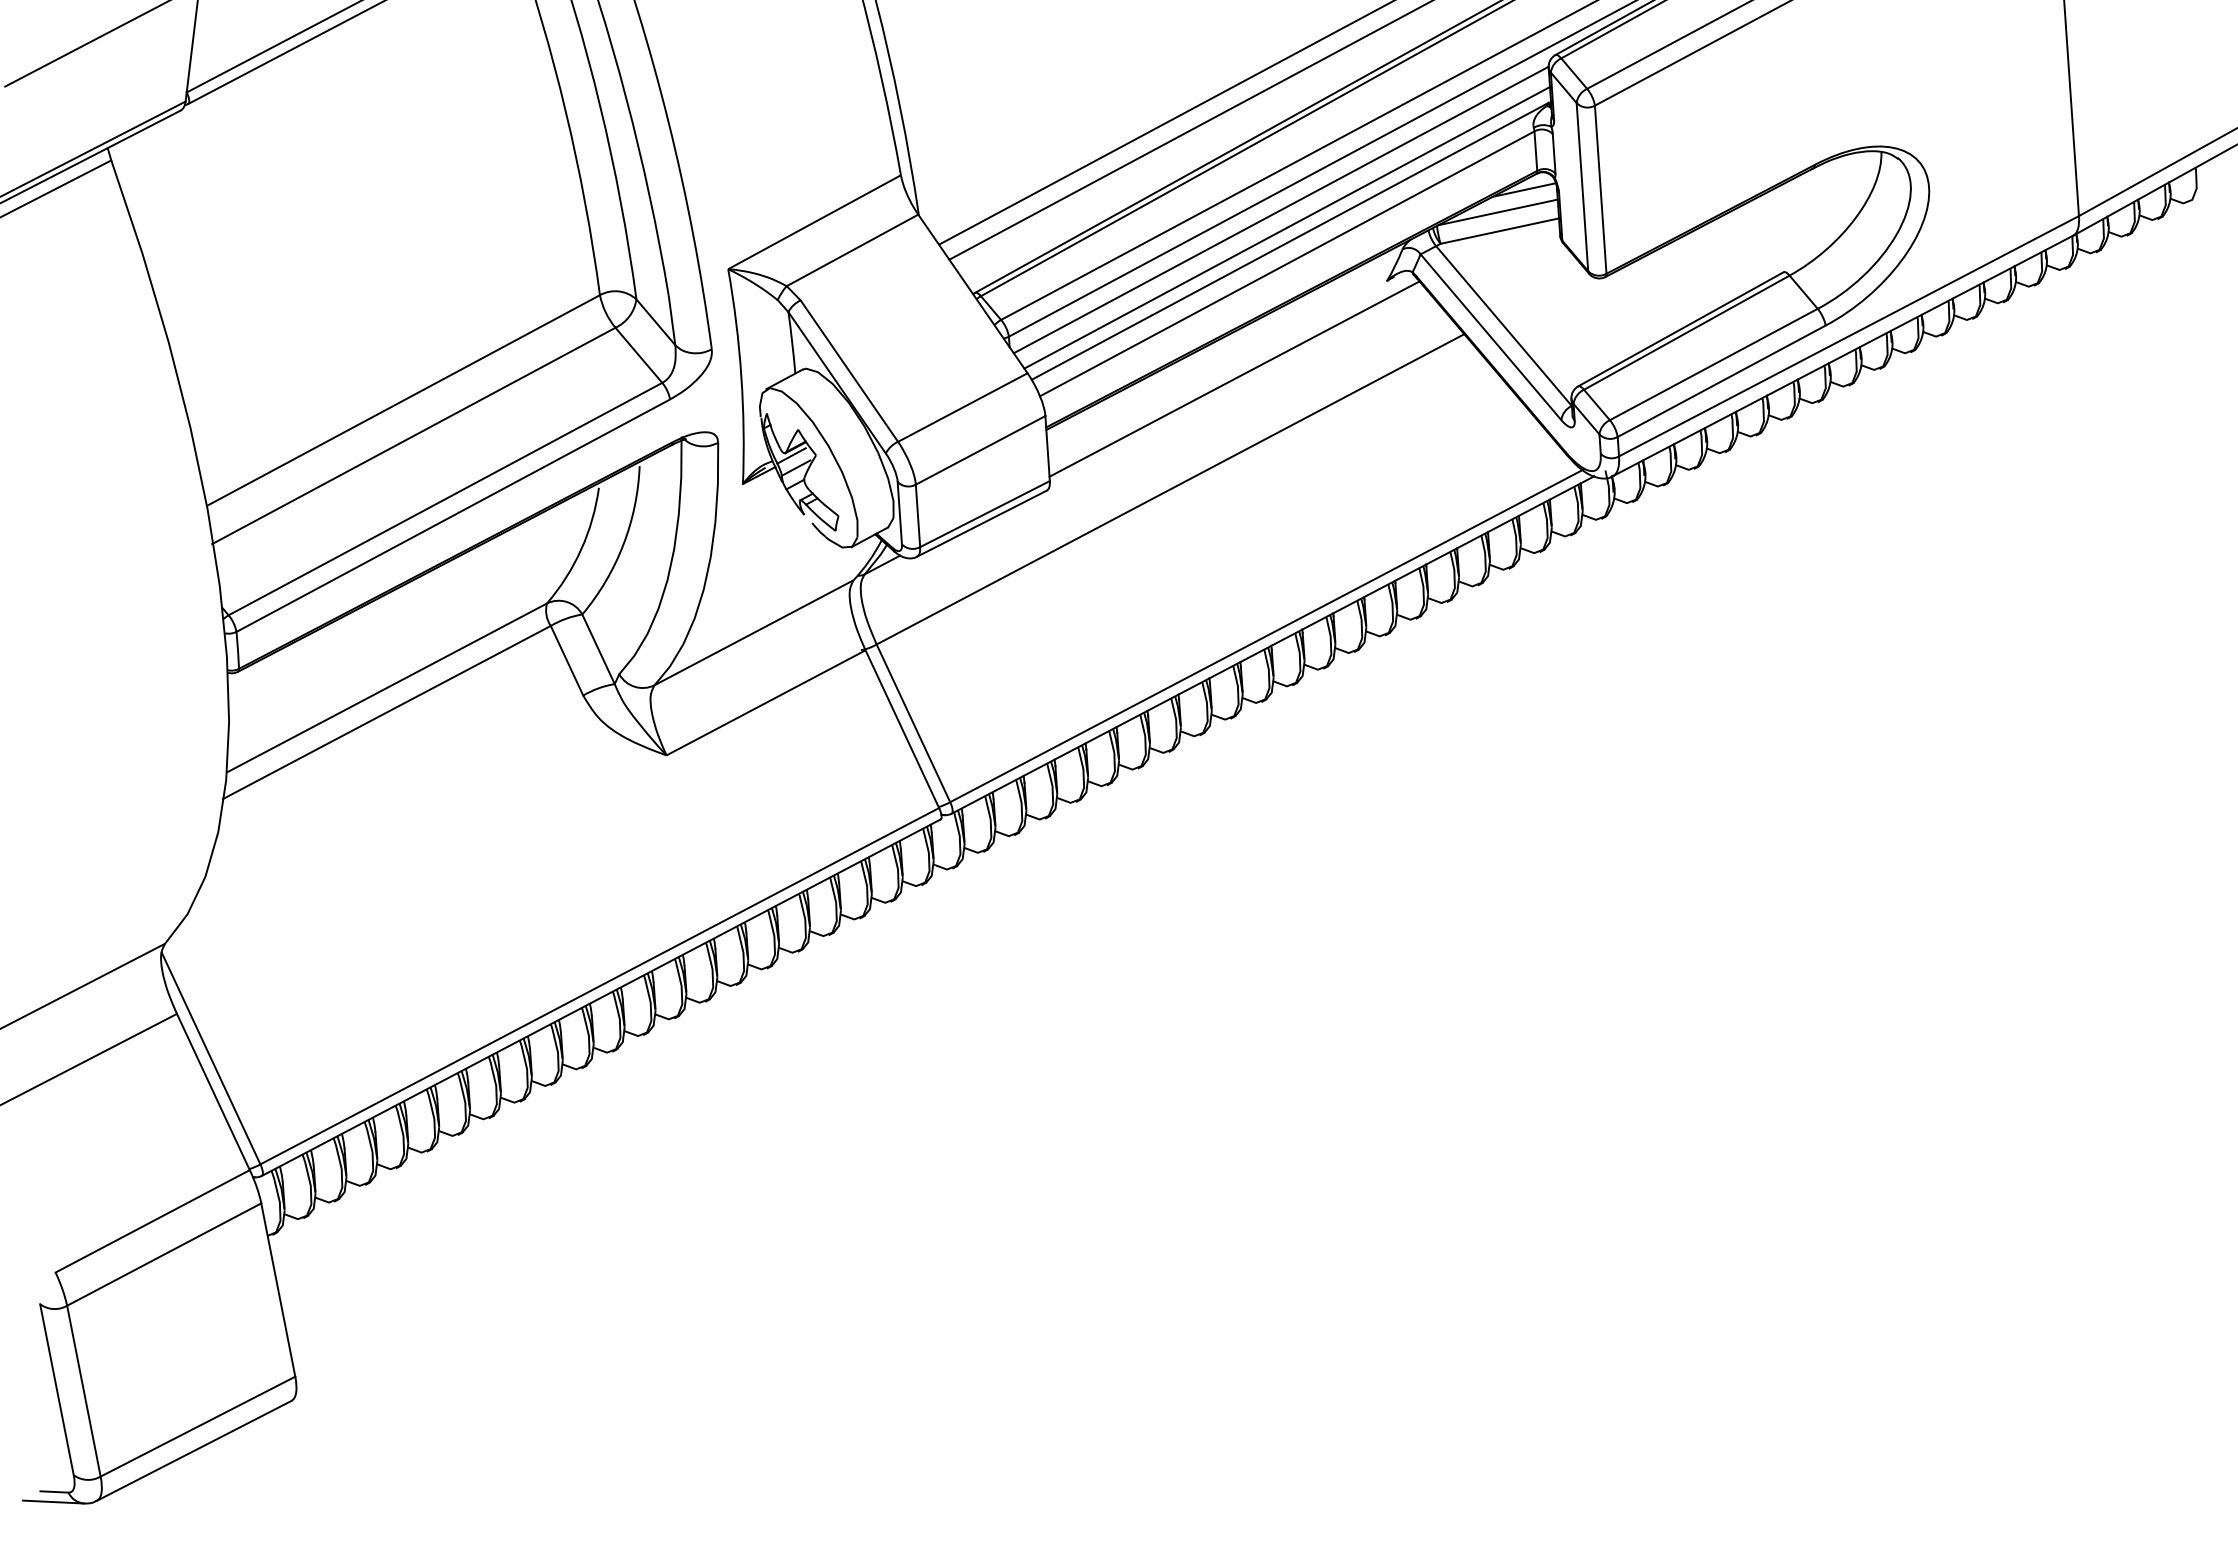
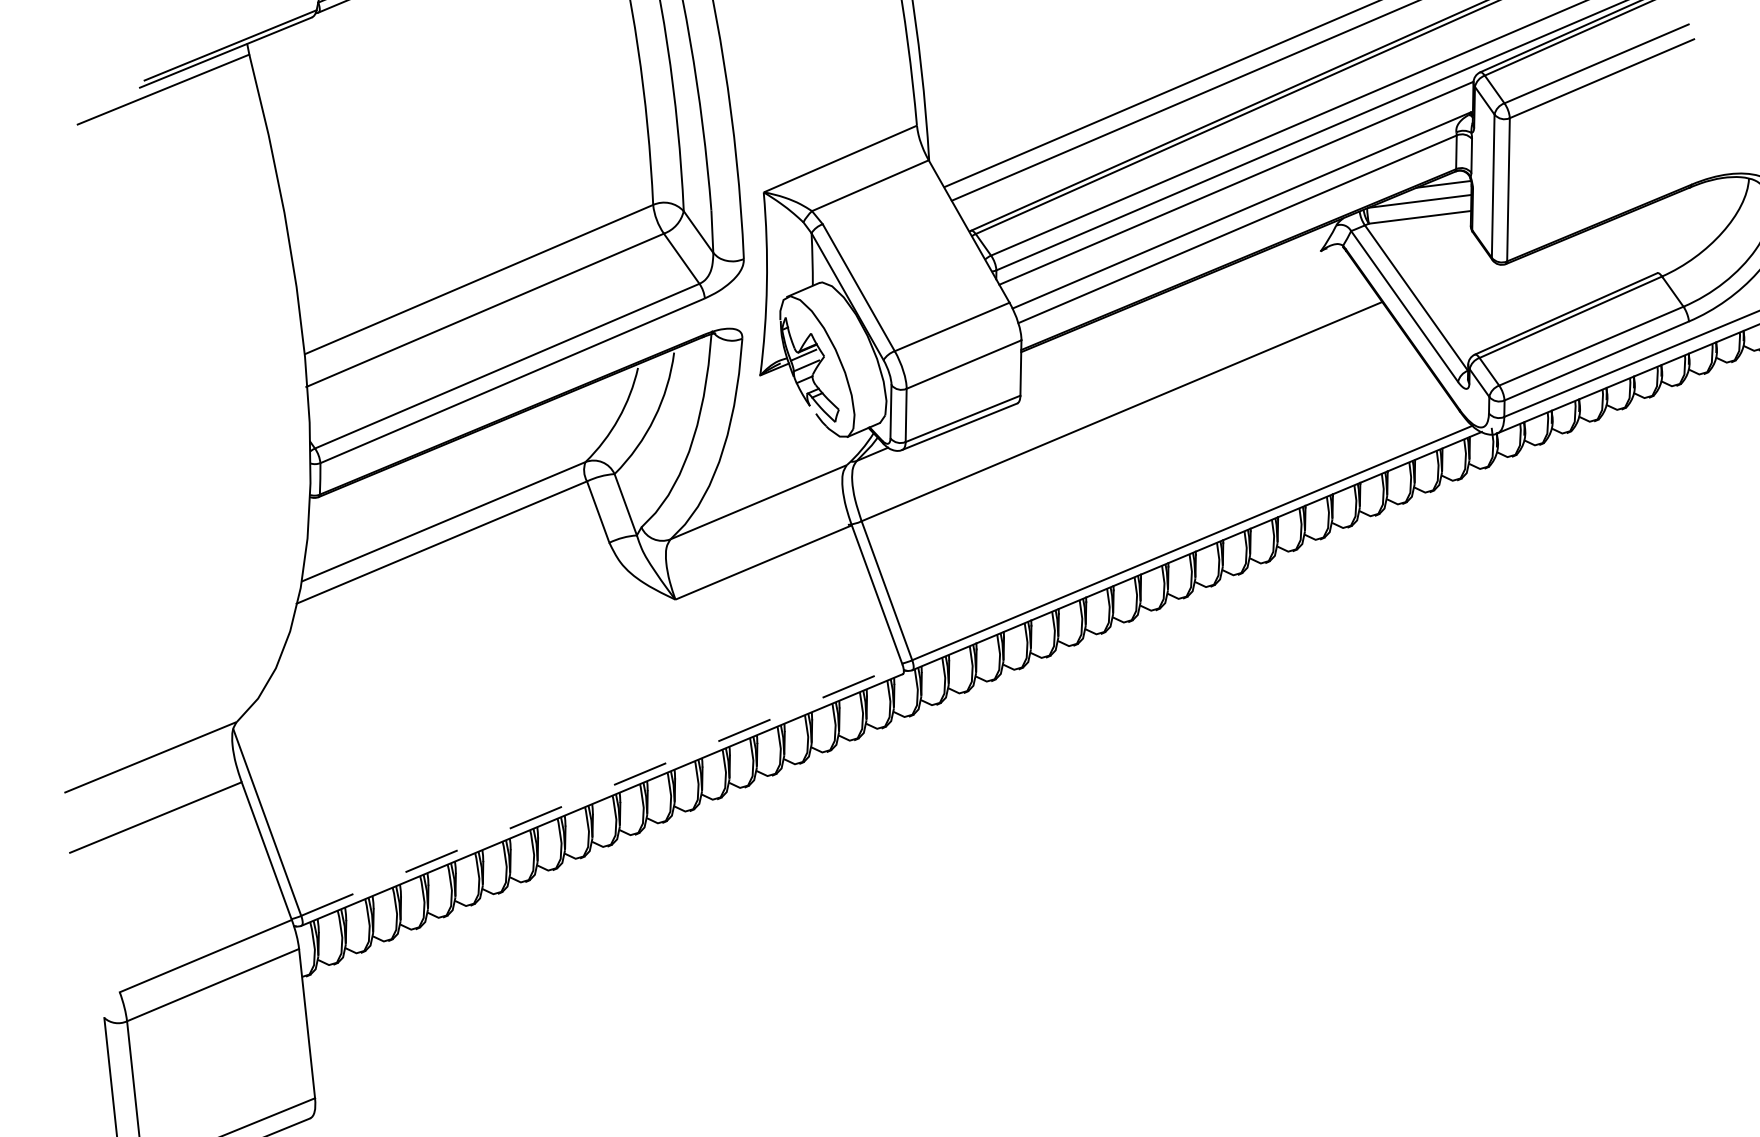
line: (1286, 227) -> (1239, 198), removed
line: (1234, 378) -> (1184, 322), removed
line: (600, 985) -> (602, 789), solid -> dashed

